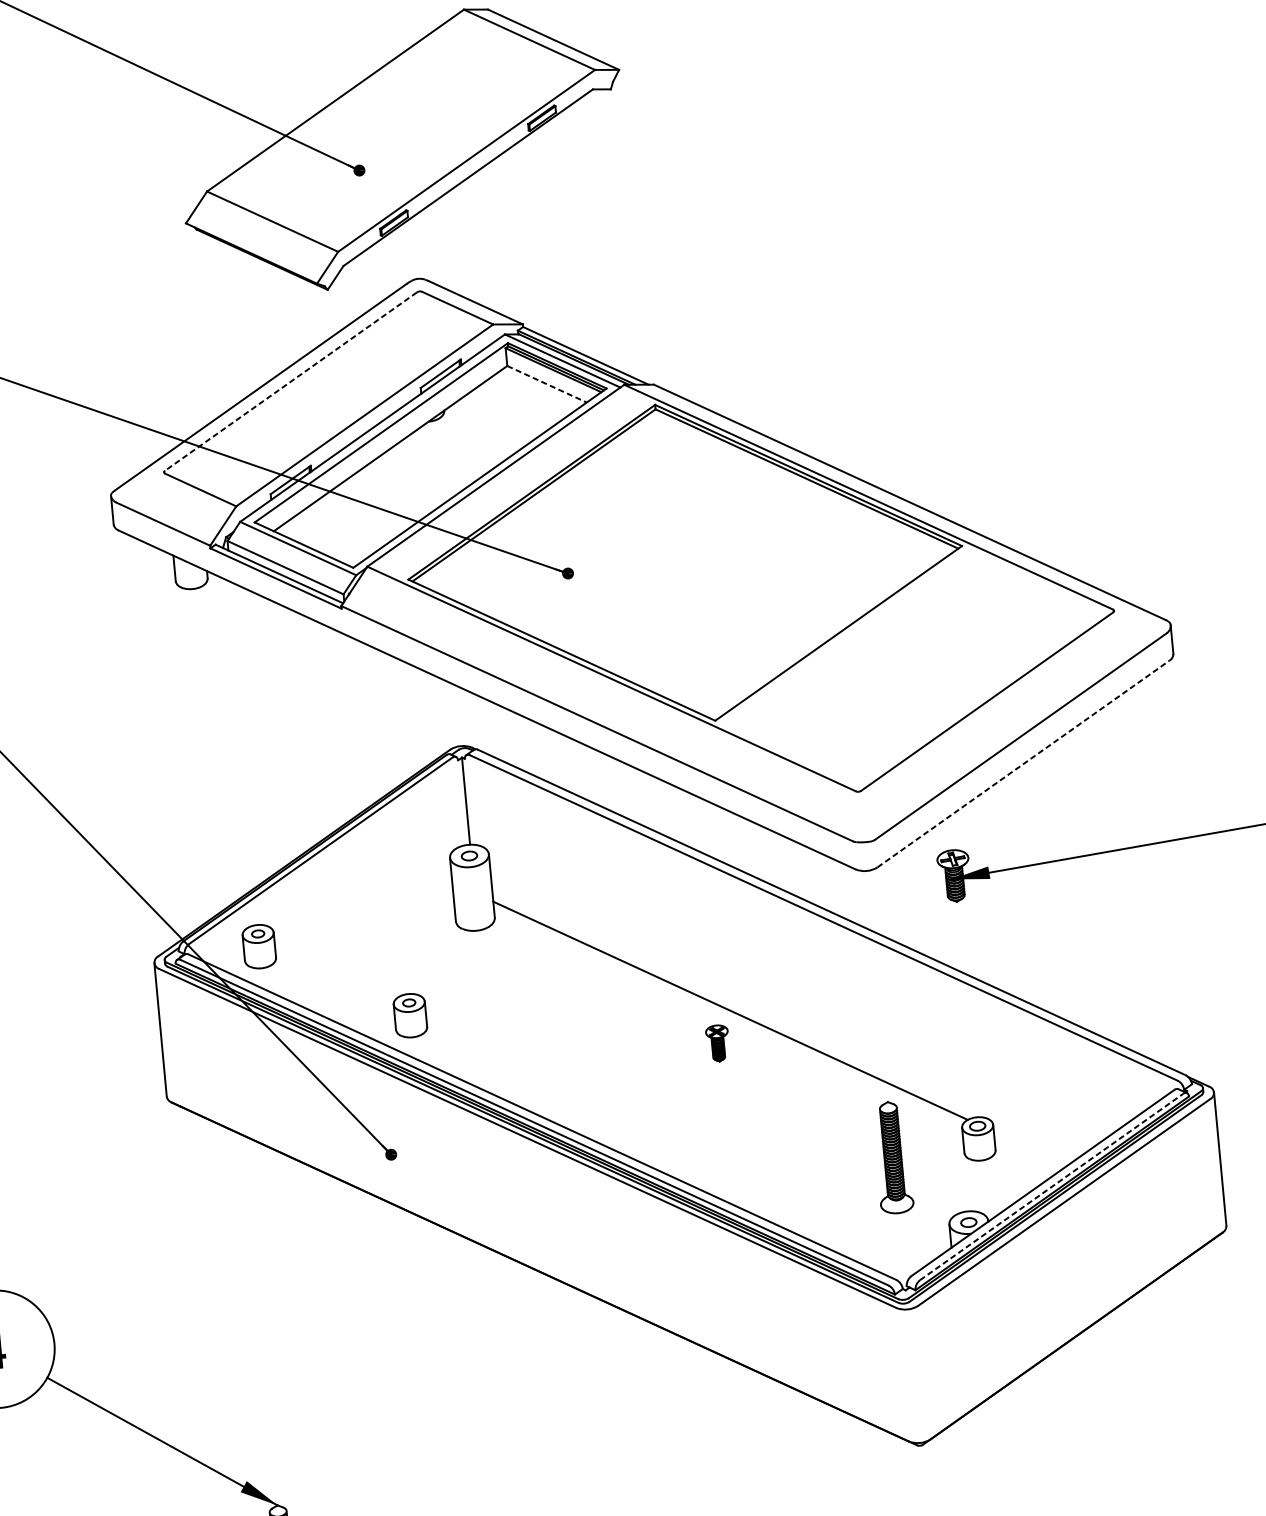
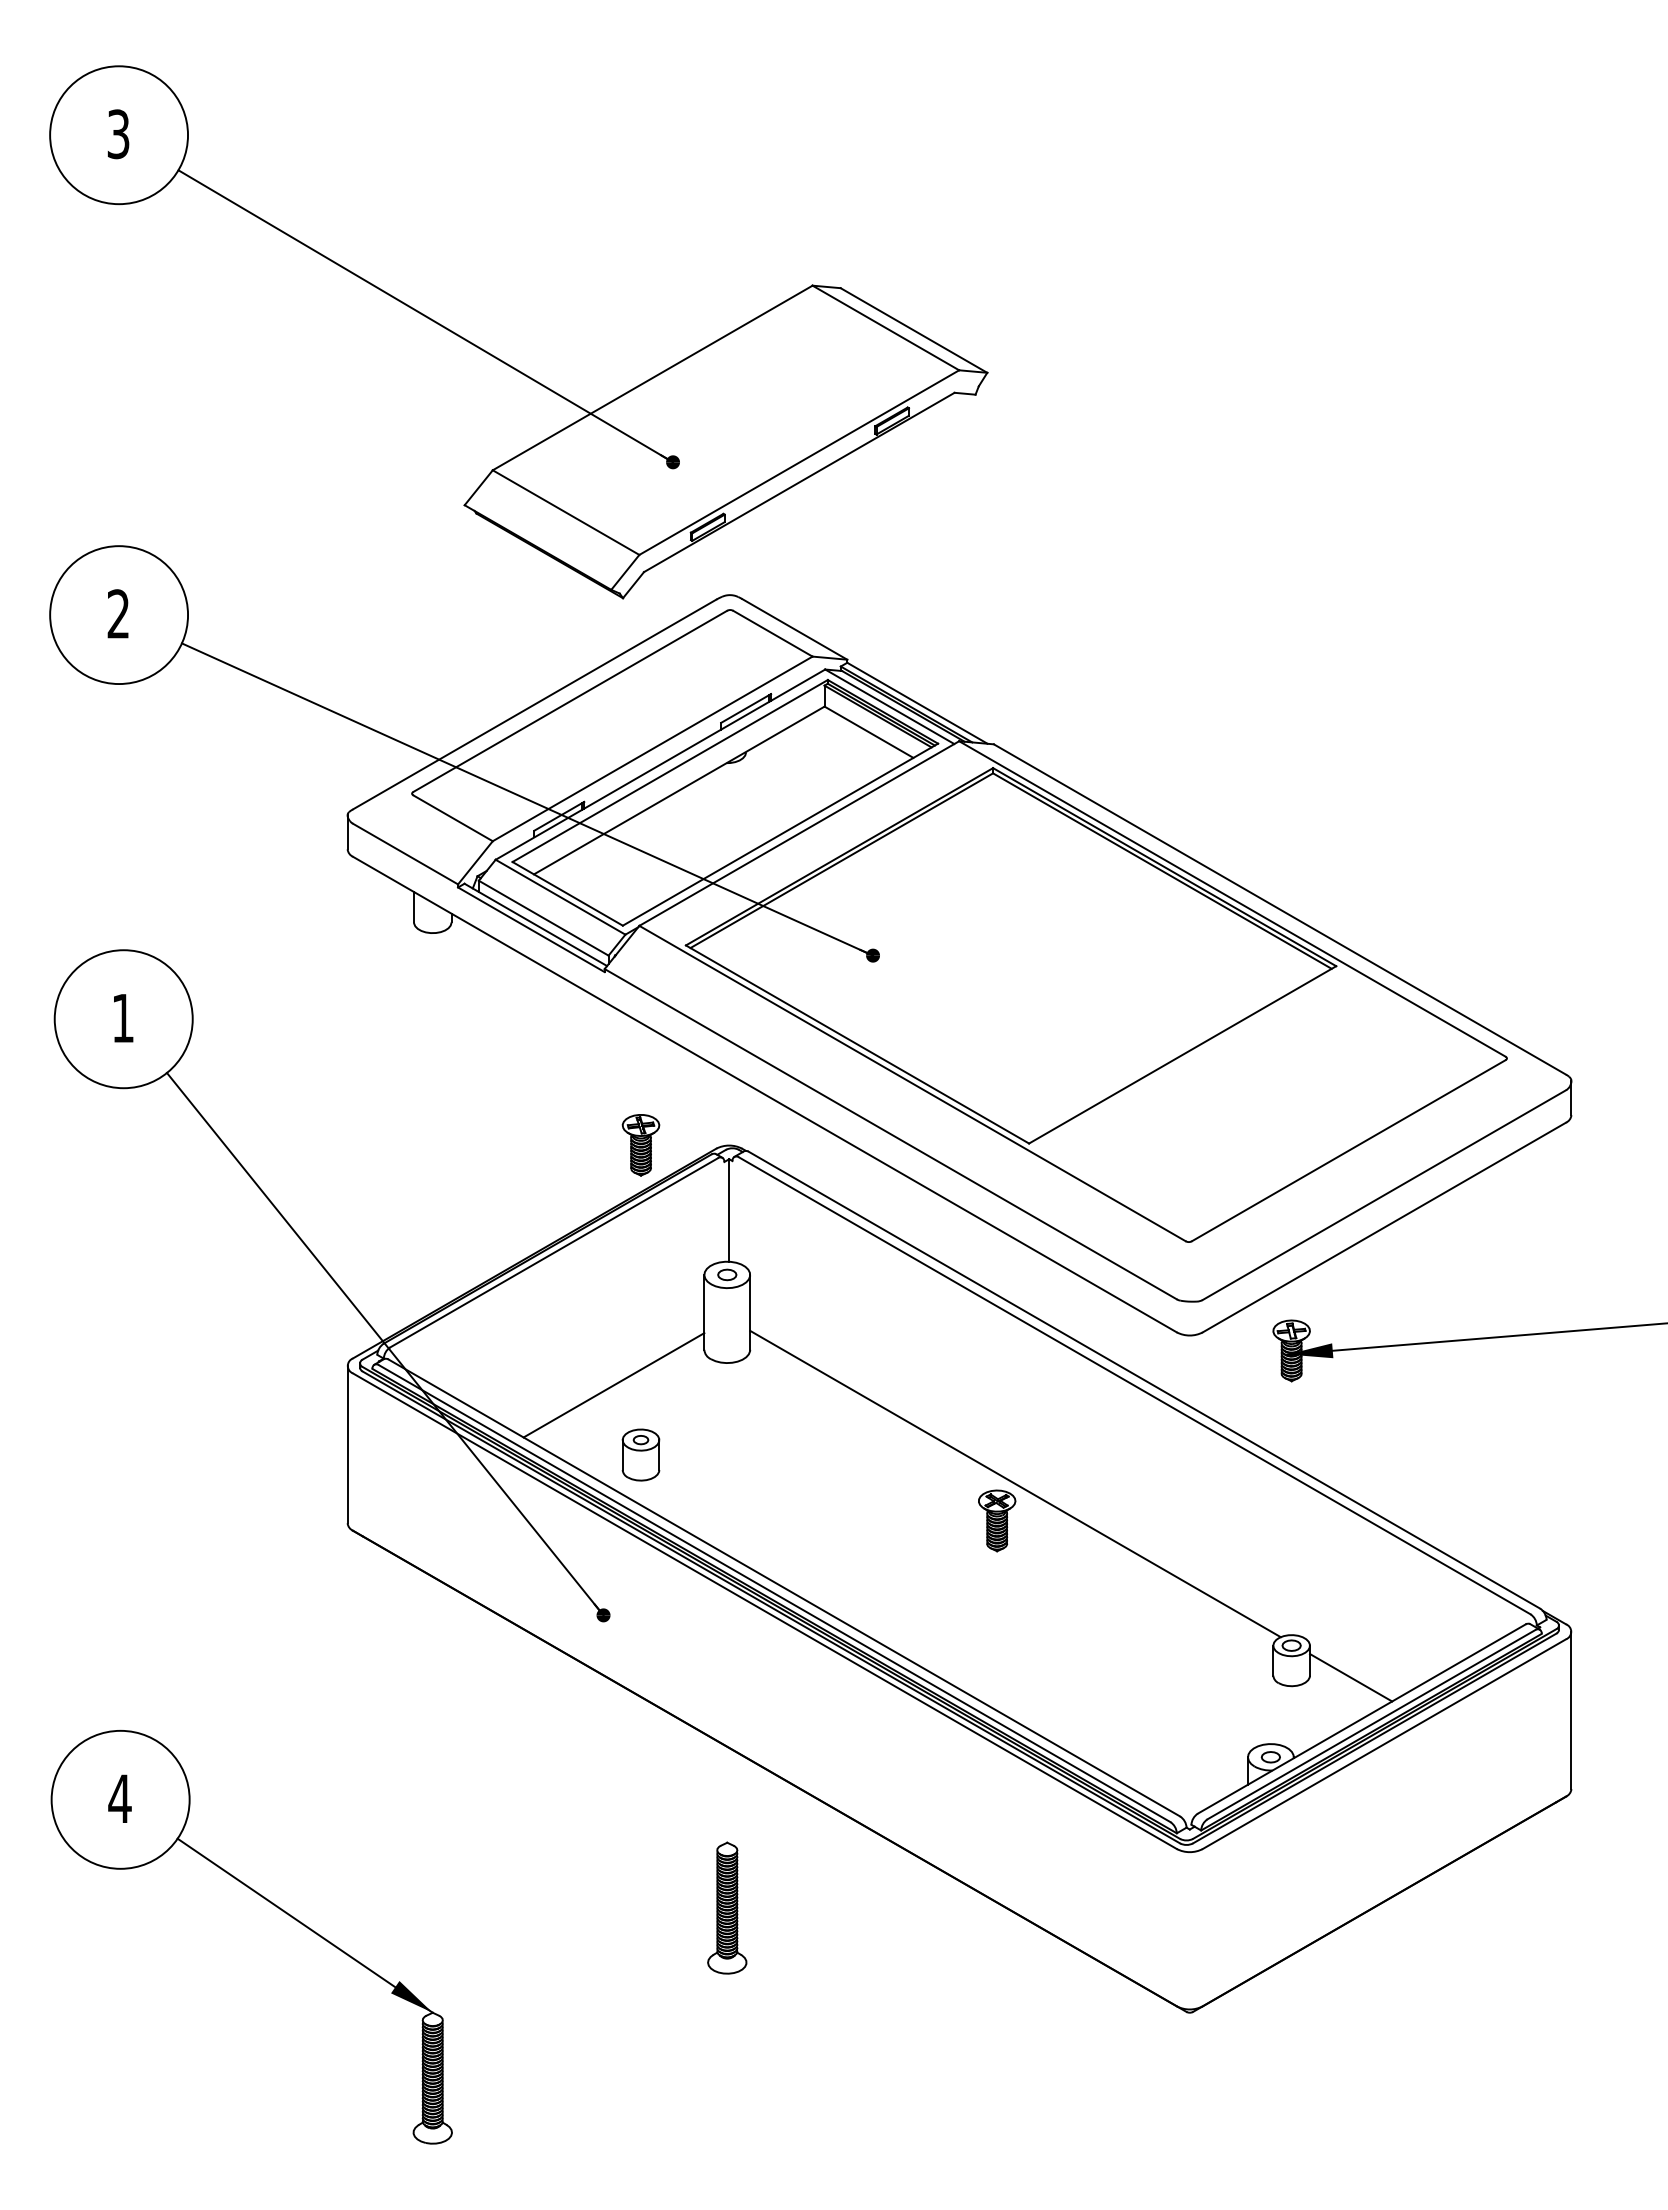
line: (291, 381) -> (570, 701), dashed -> solid
line: (547, 384) -> (869, 732), dashed -> solid
part: (385, 752) -> (640, 1145), added
line: (1023, 764) -> (1384, 1227), dashed -> solid
part: (258, 946) -> (471, 1357), removed
line: (381, 958) -> (613, 1385), added
part: (718, 1043) -> (997, 1520), size x1.43
line: (1030, 1148) -> (1351, 1677), added
part: (893, 1157) -> (727, 1907), moved
line: (1051, 1186) -> (1371, 1724), dashed -> solid

